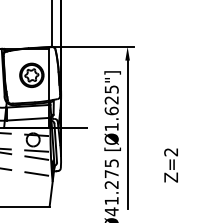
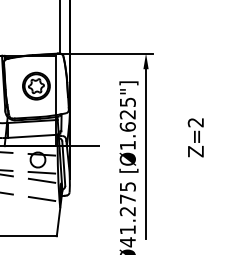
text: (170, 165) -> (195, 137), moved

